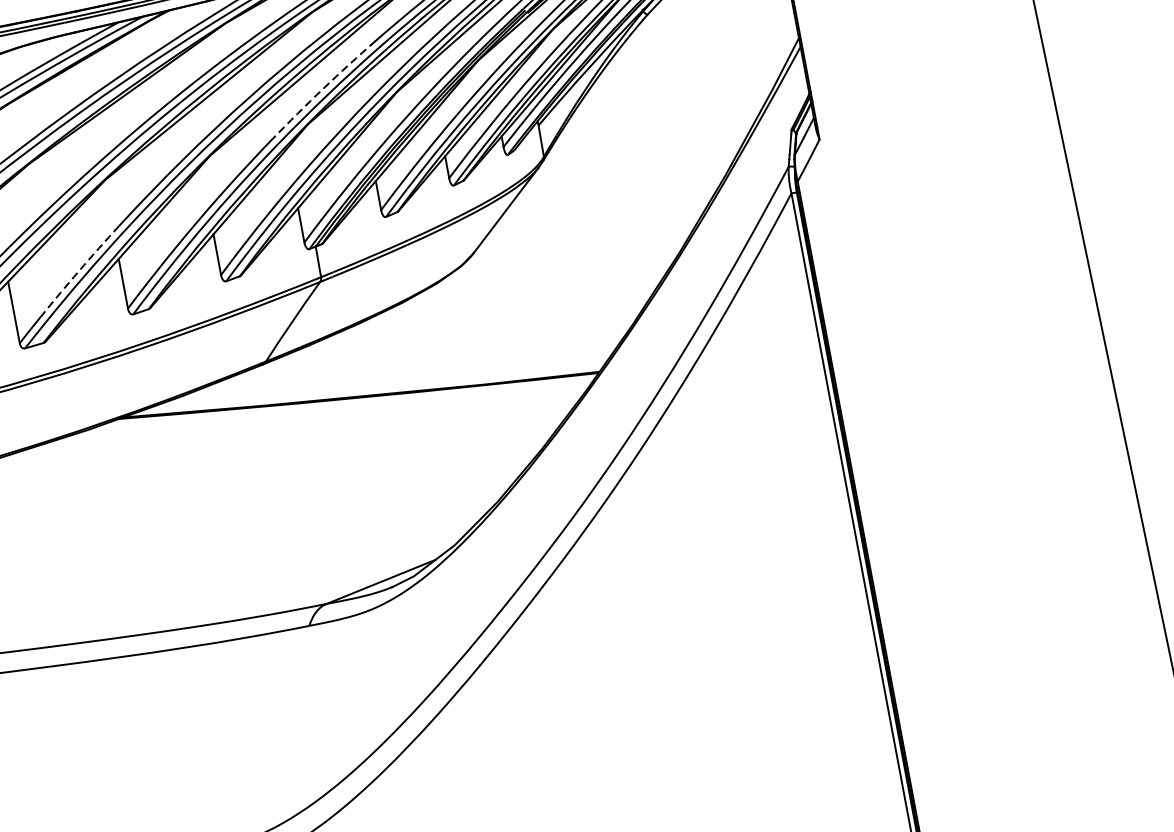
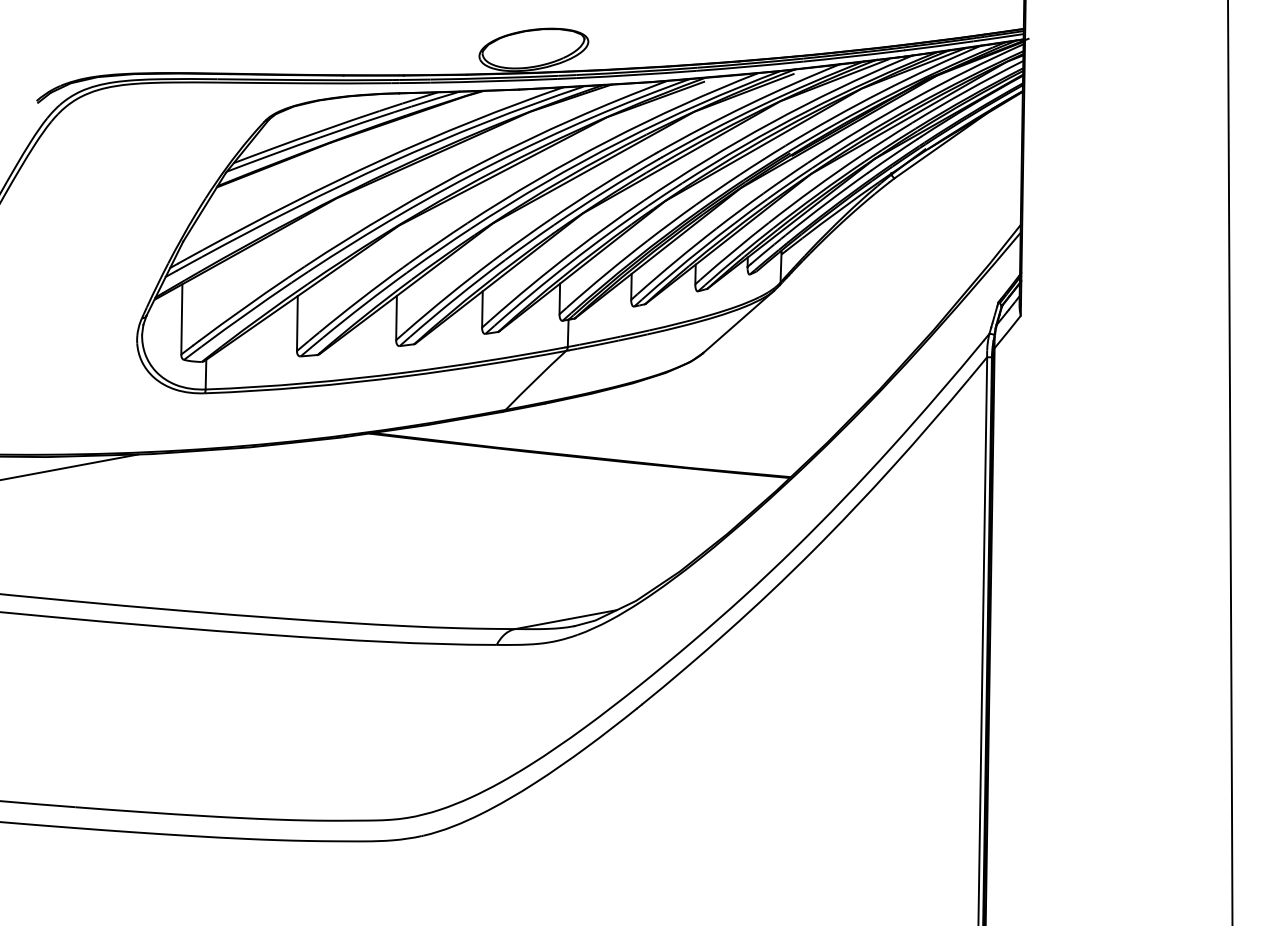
arc: (323, 89) -> (602, 185), dashed -> solid
arc: (78, 271) -> (360, 299), dashed -> solid

